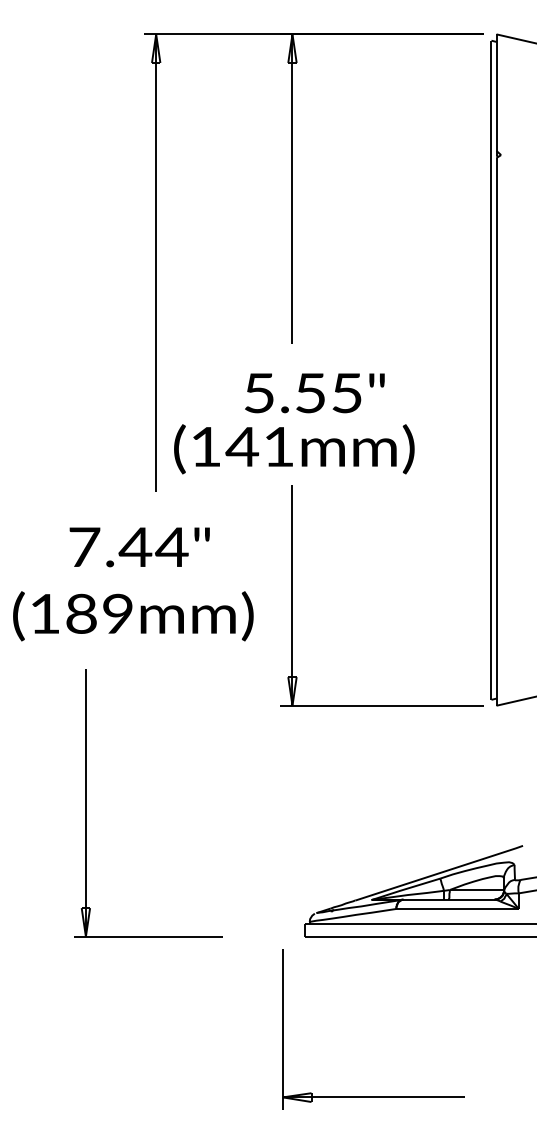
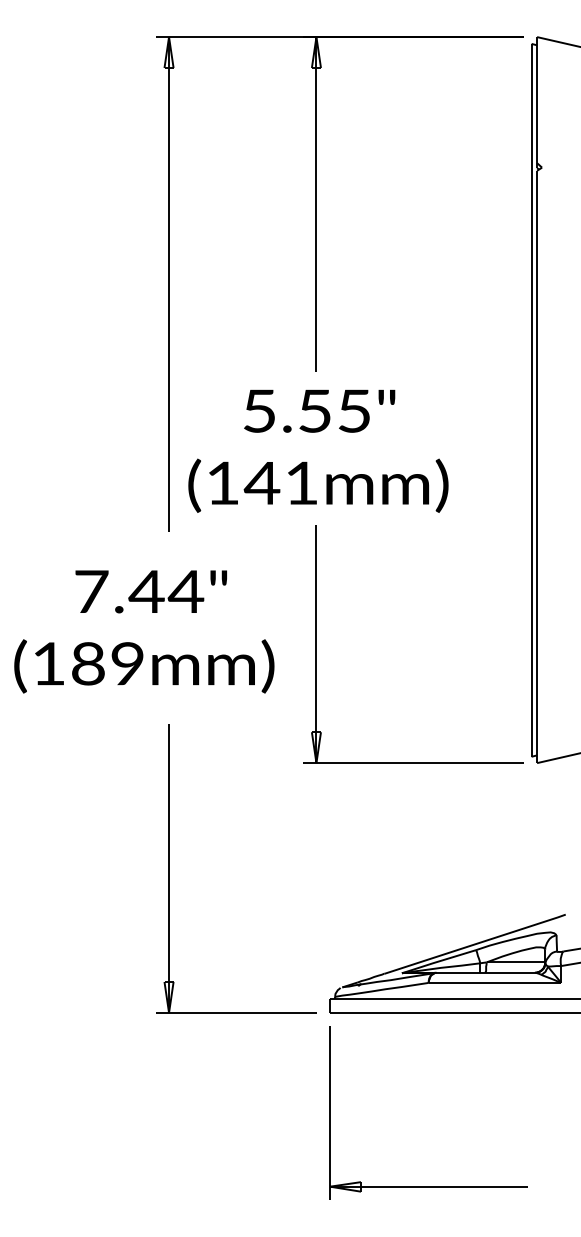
text: (314, 392) -> (319, 410), moved
part: (86, 803) -> (169, 868), moved
part: (373, 1097) -> (428, 1186), moved

